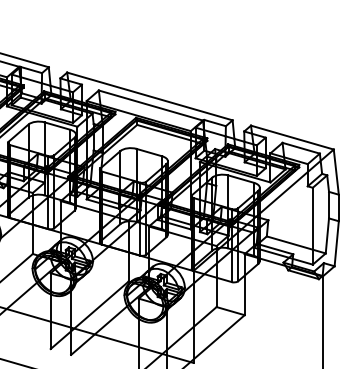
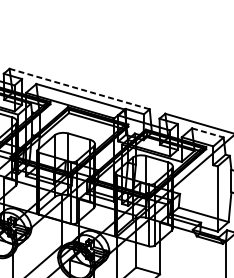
line: (150, 96) -> (80, 89), solid -> dashed
line: (301, 148) -> (208, 133), solid -> dashed

